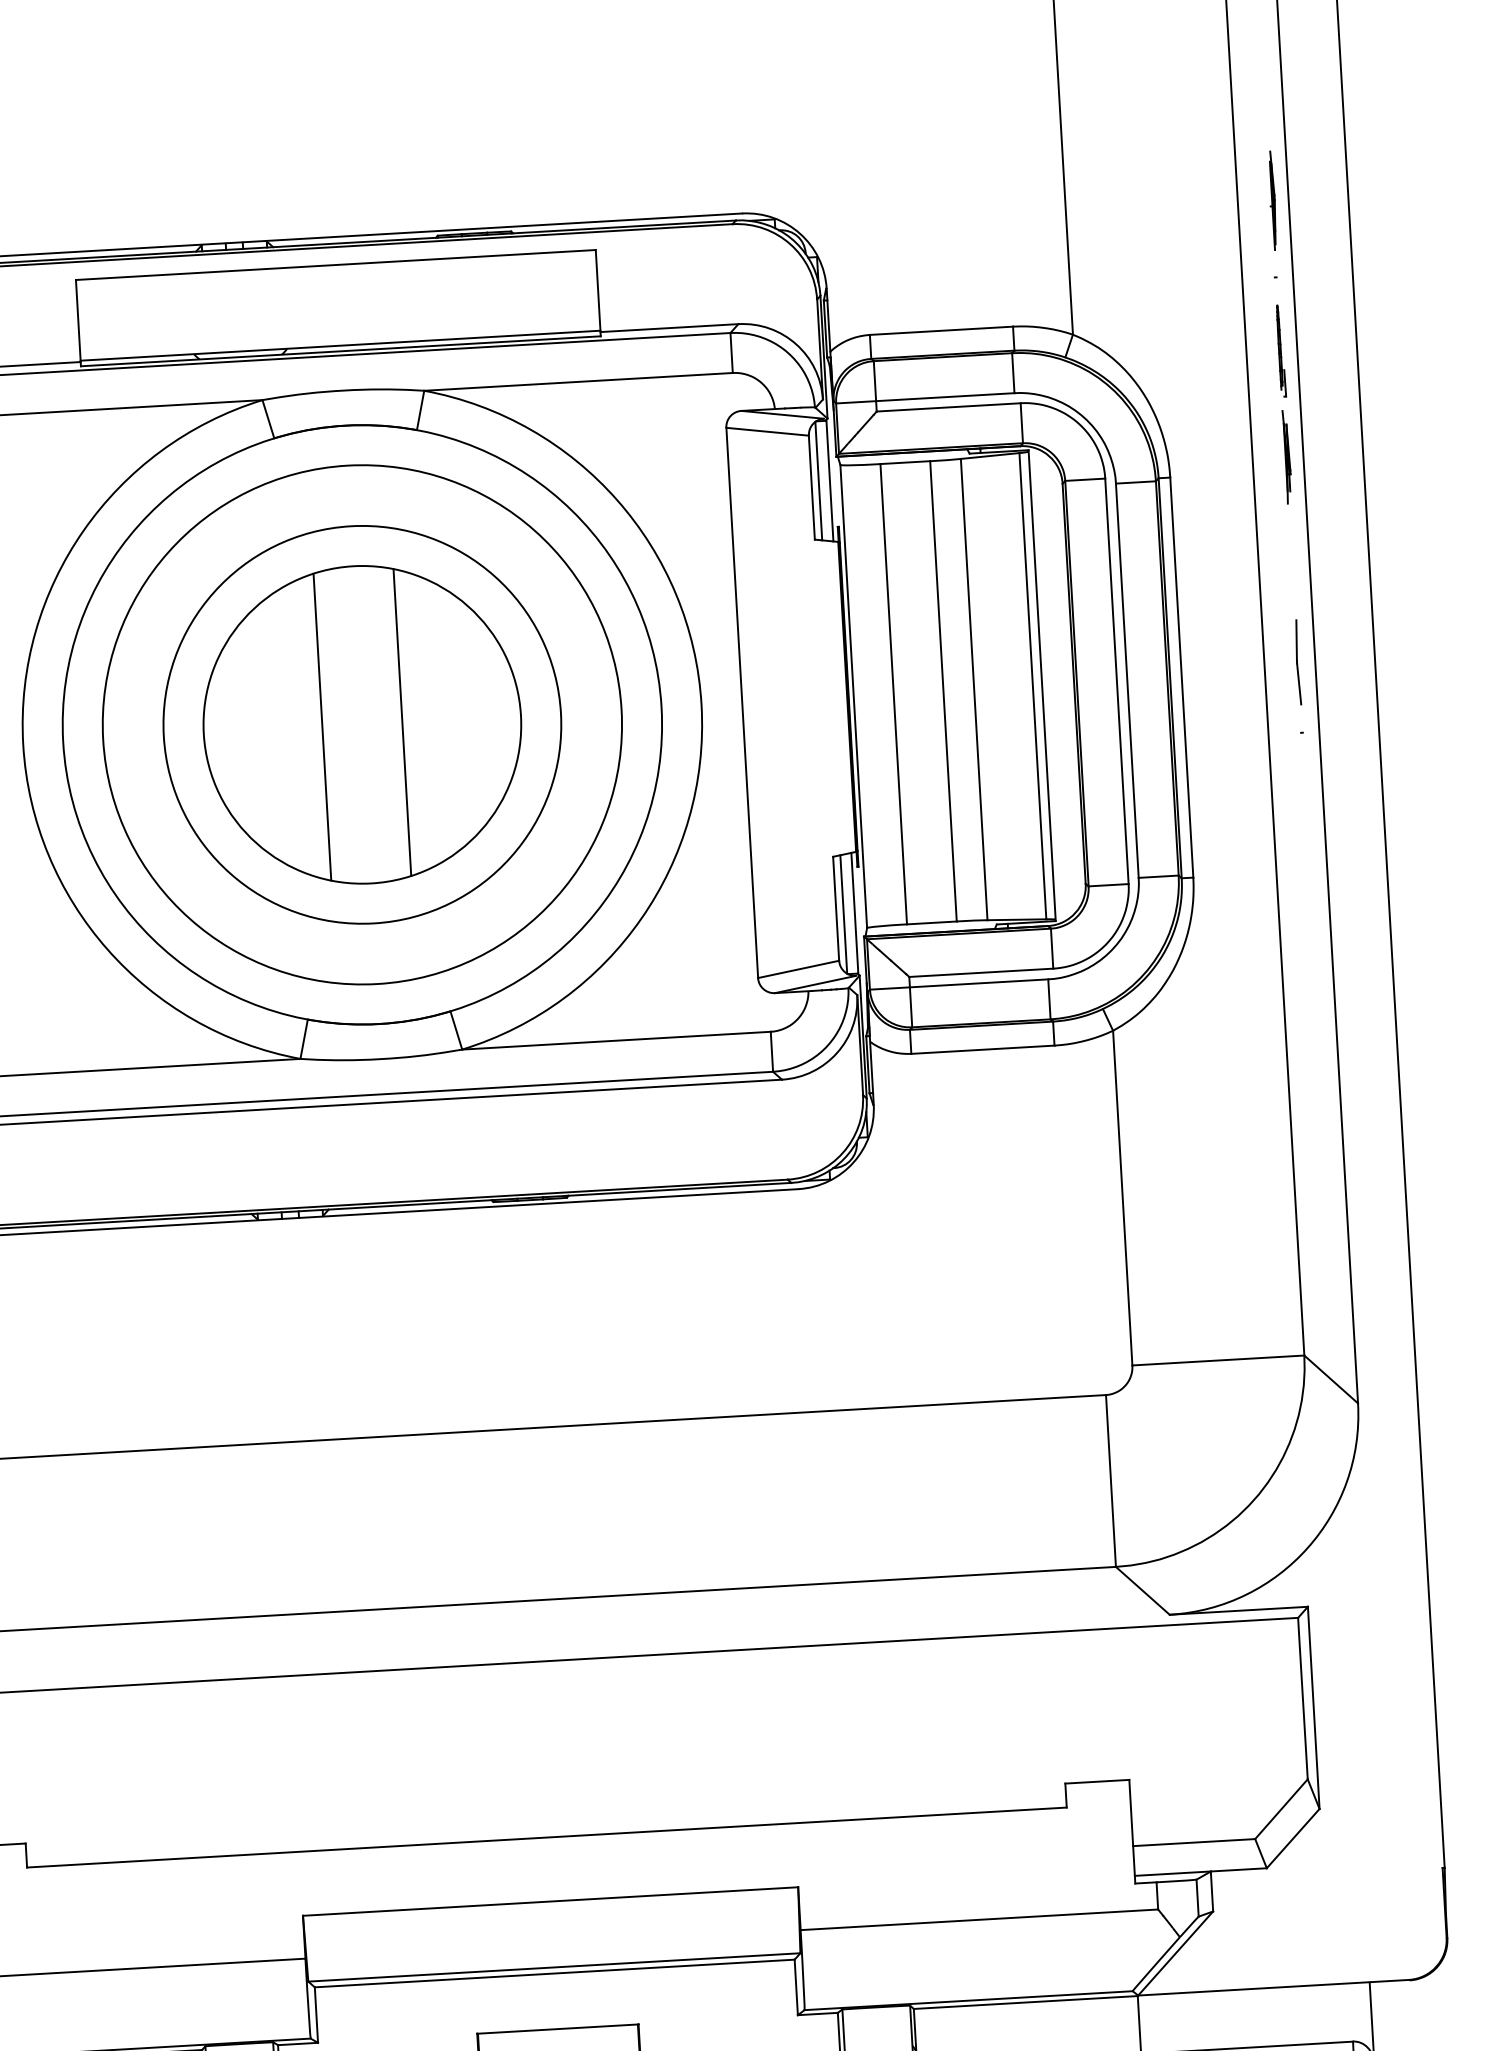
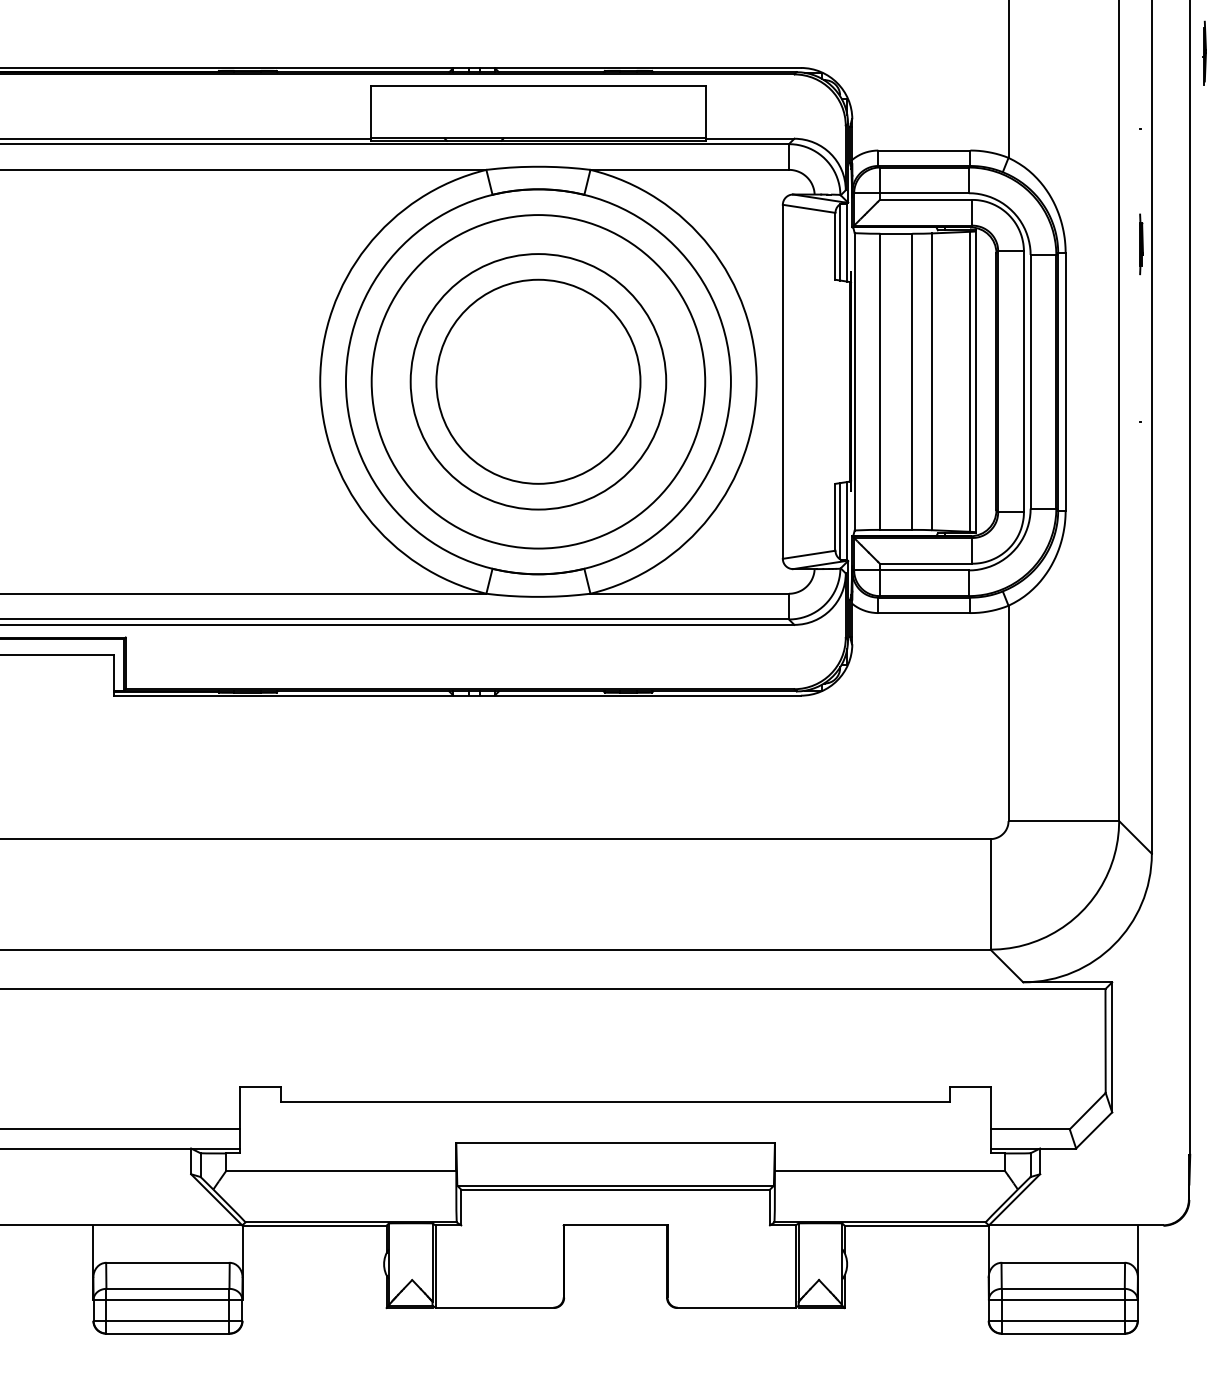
line: (1272, 199) -> (1204, 52), moved
line: (1281, 350) -> (1141, 175), removed
line: (1297, 662) -> (1140, 376), removed
line: (402, 722) -> (564, 381), removed
line: (322, 726) -> (512, 381), removed

